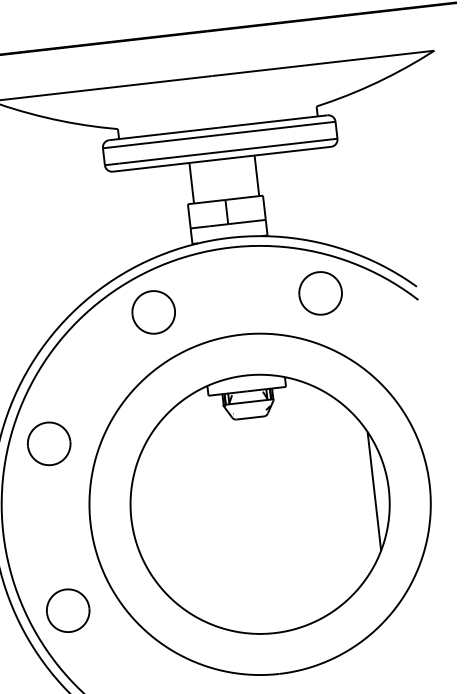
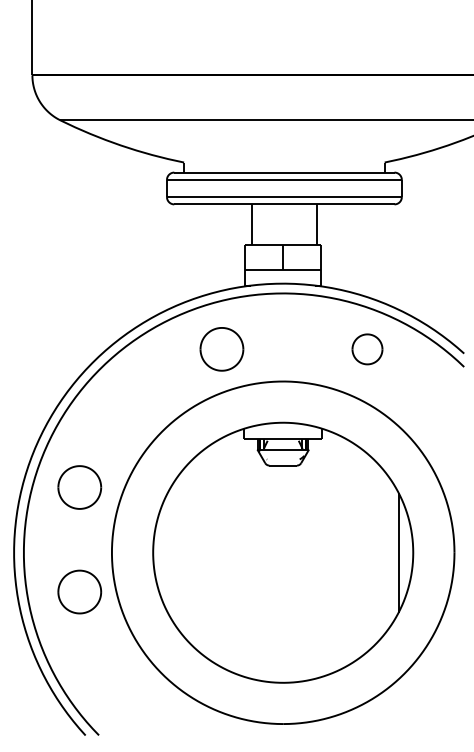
part: (320, 293) -> (367, 349), size x0.7
part: (153, 312) -> (221, 349), moved
part: (48, 443) -> (79, 487), moved
part: (67, 610) -> (79, 591), moved

